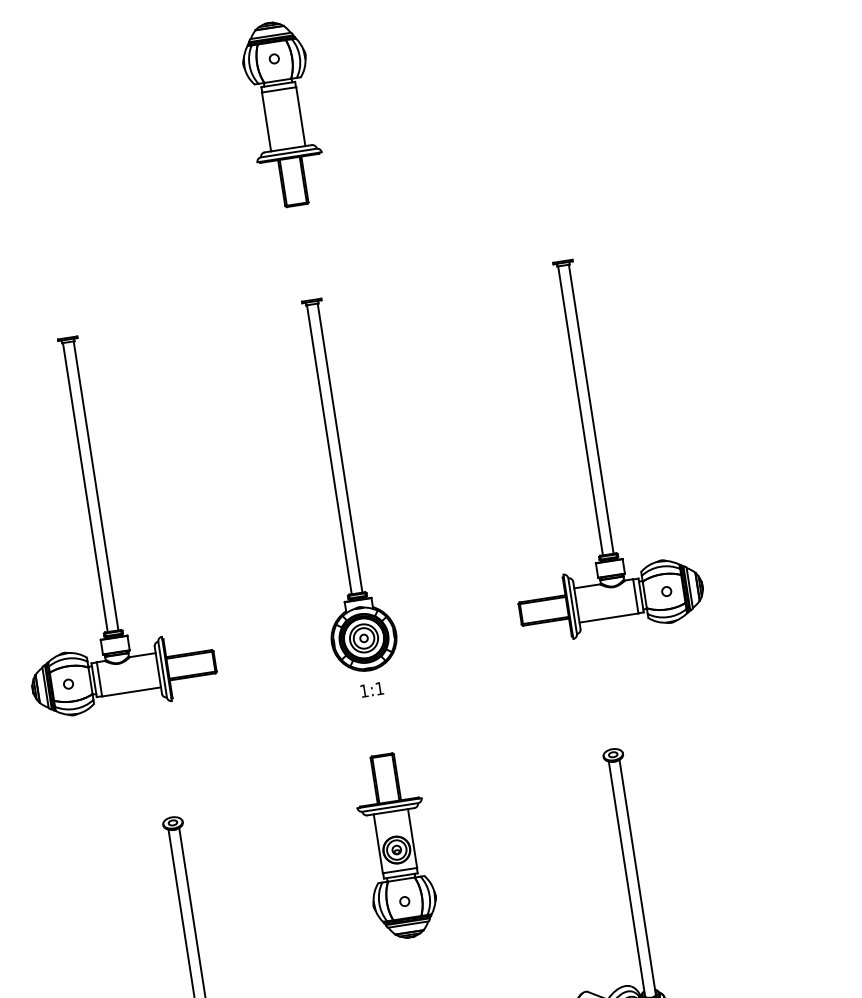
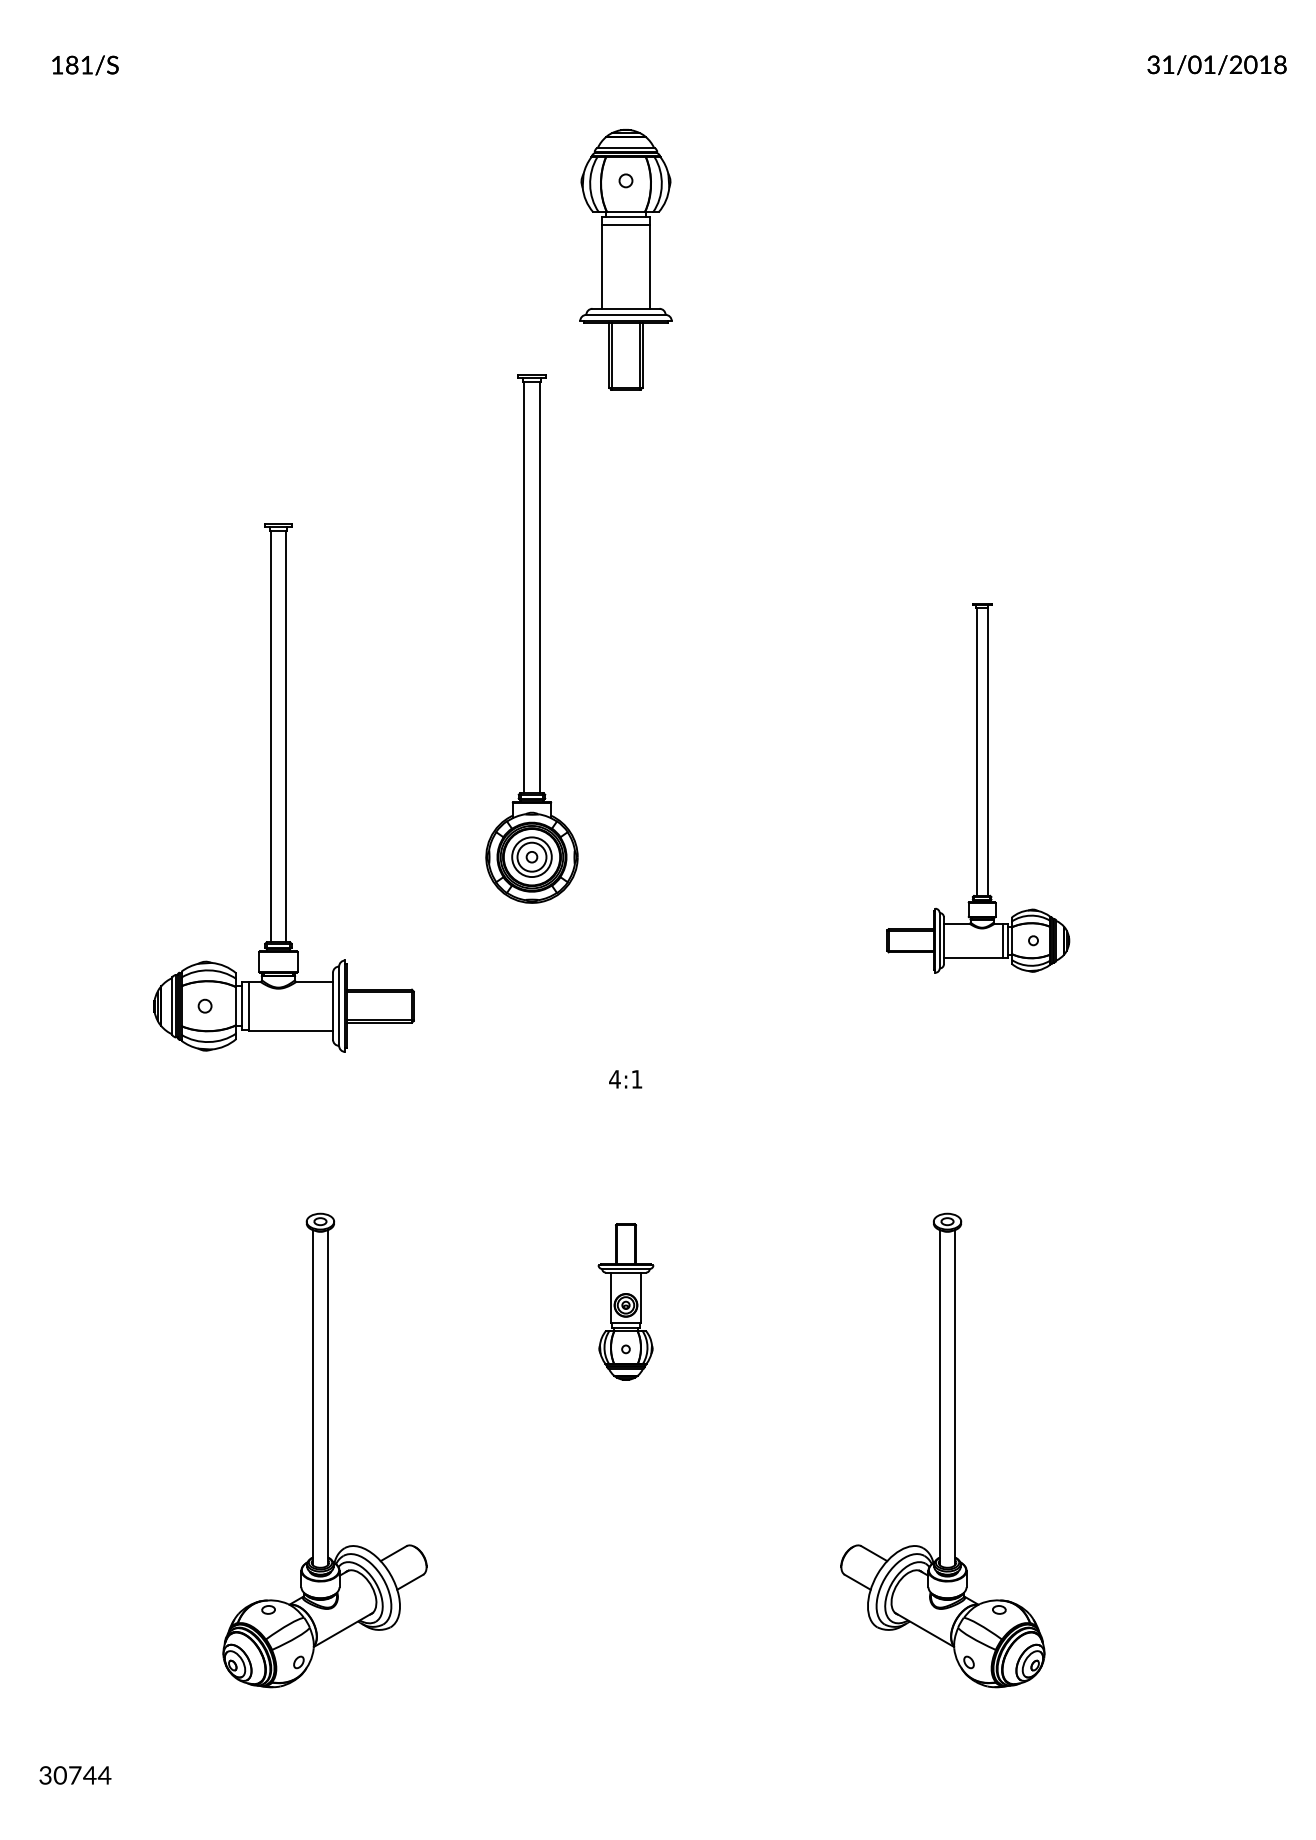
part: (587, 446) -> (978, 787), size x0.7
part: (339, 484) -> (531, 638), moved
text: (363, 691) -> (614, 1079), 1:1 -> 4:1
part: (395, 845) -> (625, 1301), size x0.6

